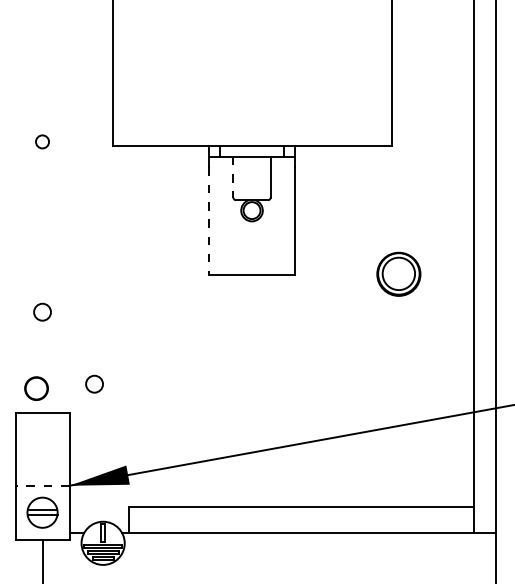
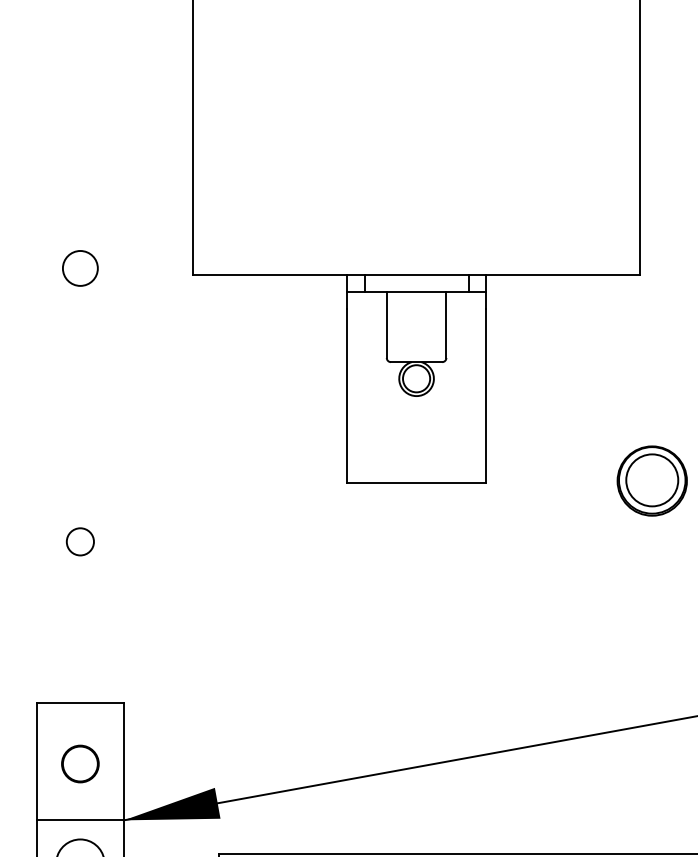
circle: (42, 141) -> (80, 267), size x1.67
line: (233, 177) -> (386, 325), dashed -> solid
line: (208, 221) -> (346, 396), dashed -> solid
circle: (94, 383) -> (163, 656), removed
circle: (36, 388) -> (80, 763), moved
line: (42, 485) -> (80, 819), dashed -> solid

